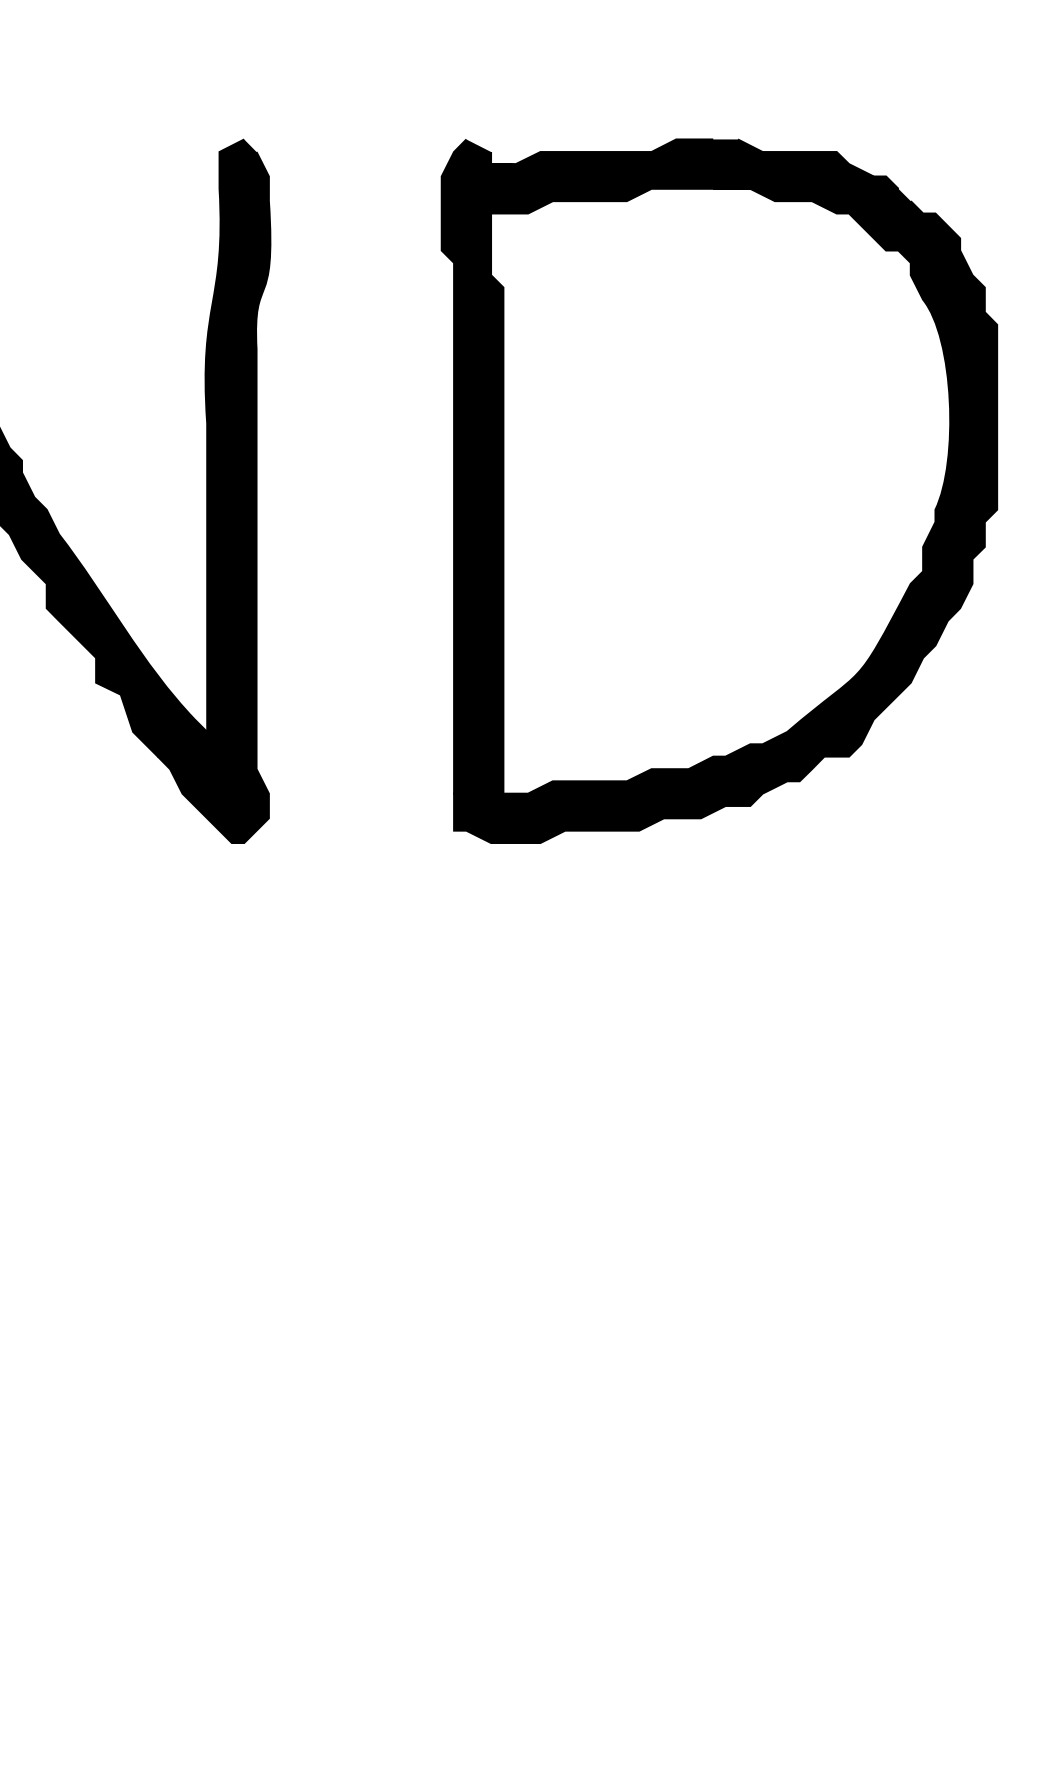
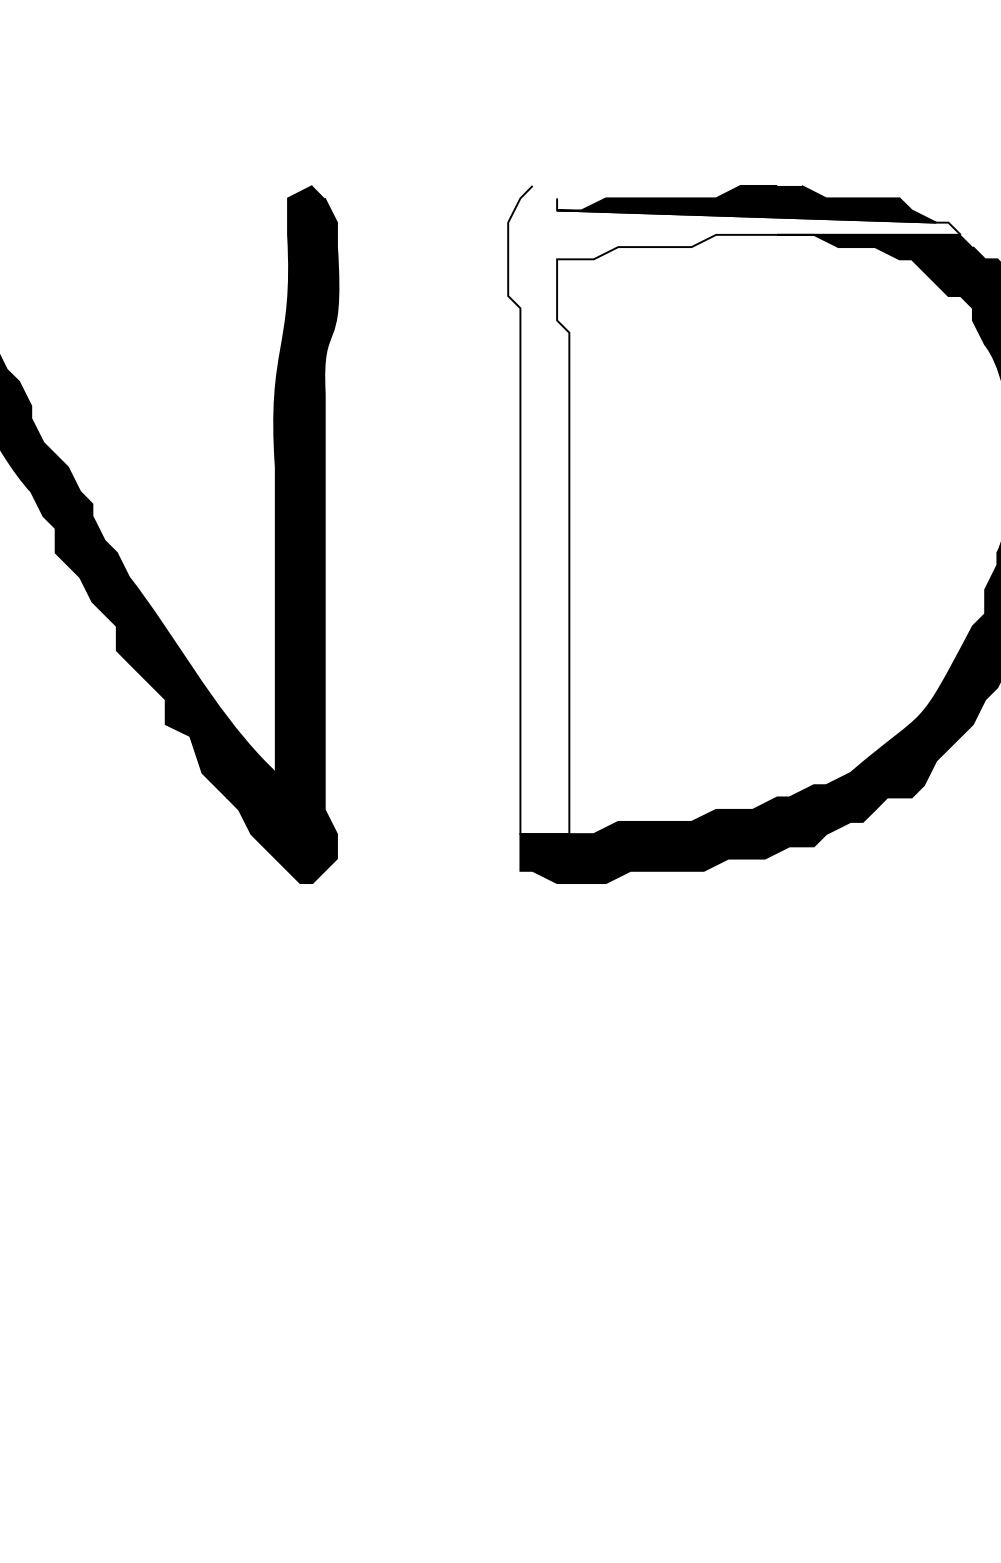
fill: (669, 466) -> (733, 509), removed

